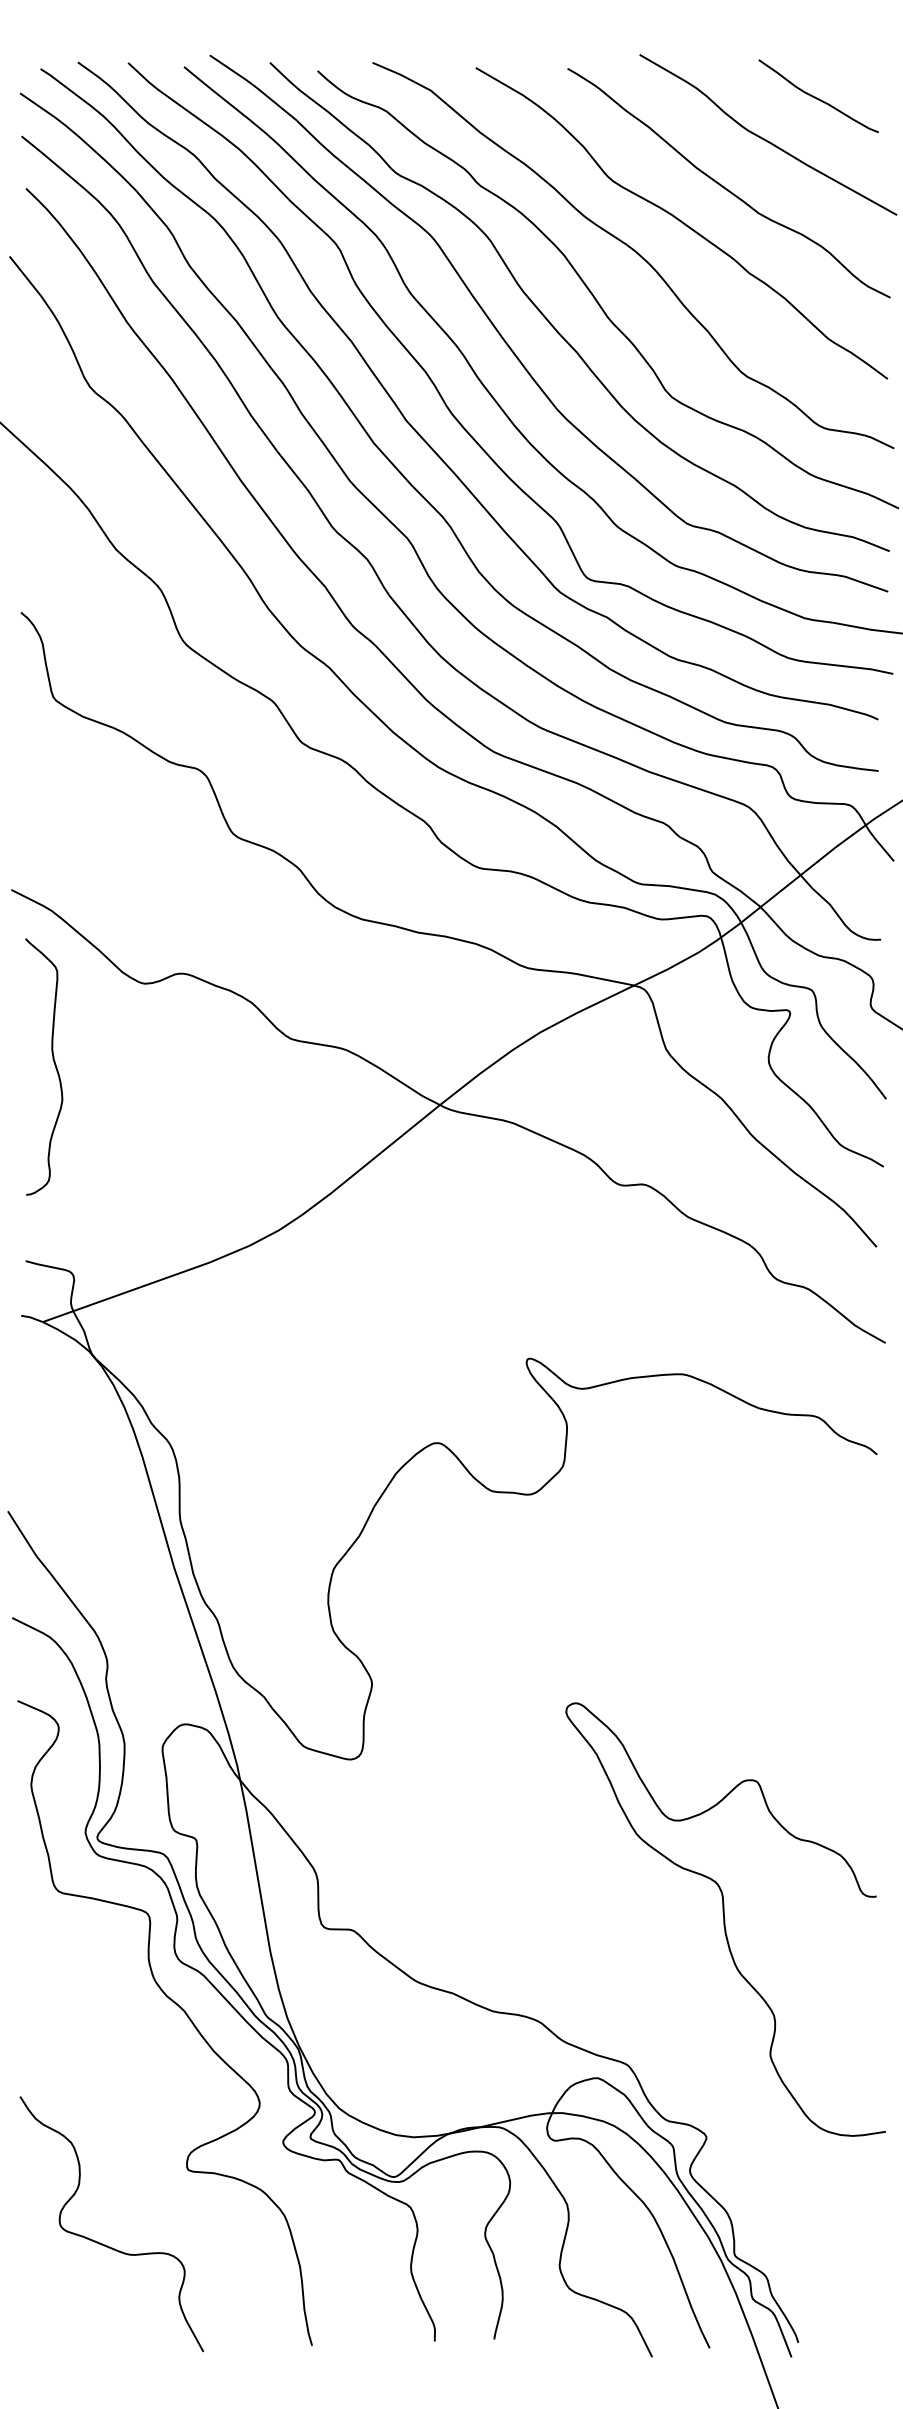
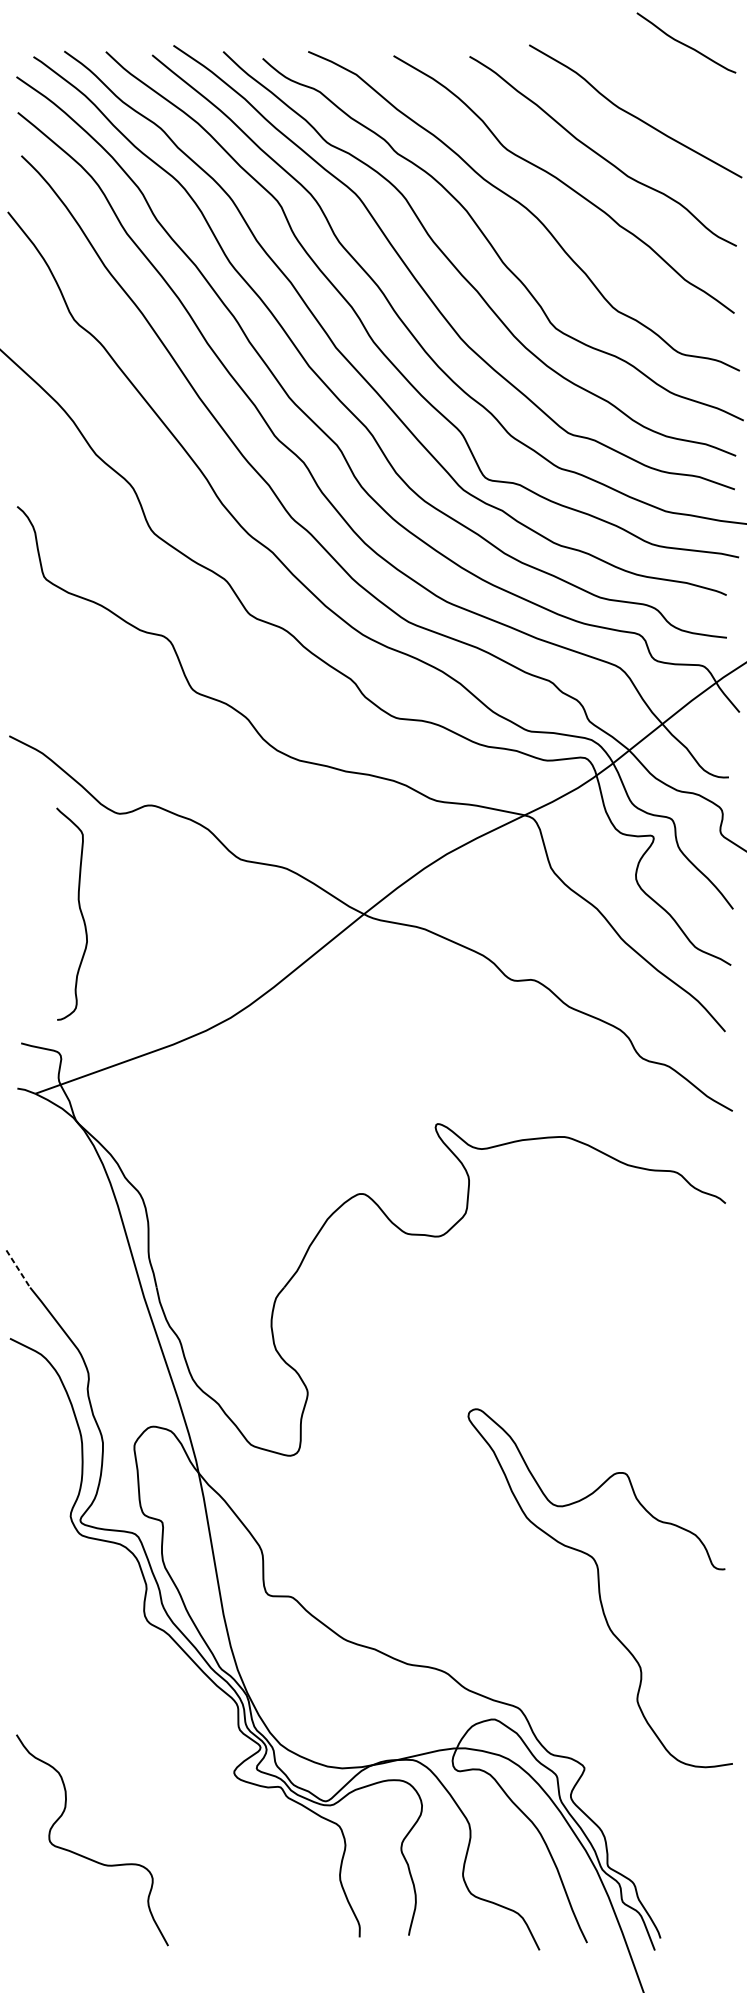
curve: (817, 97) -> (685, 44), moved
curve: (53, 1062) -> (79, 910), moved
line: (22, 1533) -> (18, 1268), solid -> dashed
curve: (176, 2005) -> (145, 1659), removed

